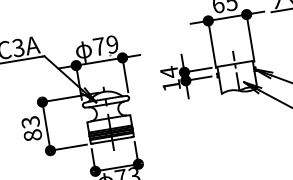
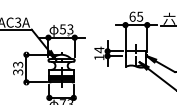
text: (105, 45) -> (66, 29), 79 -> 53
text: (33, 135) -> (18, 72), 83 -> 33

